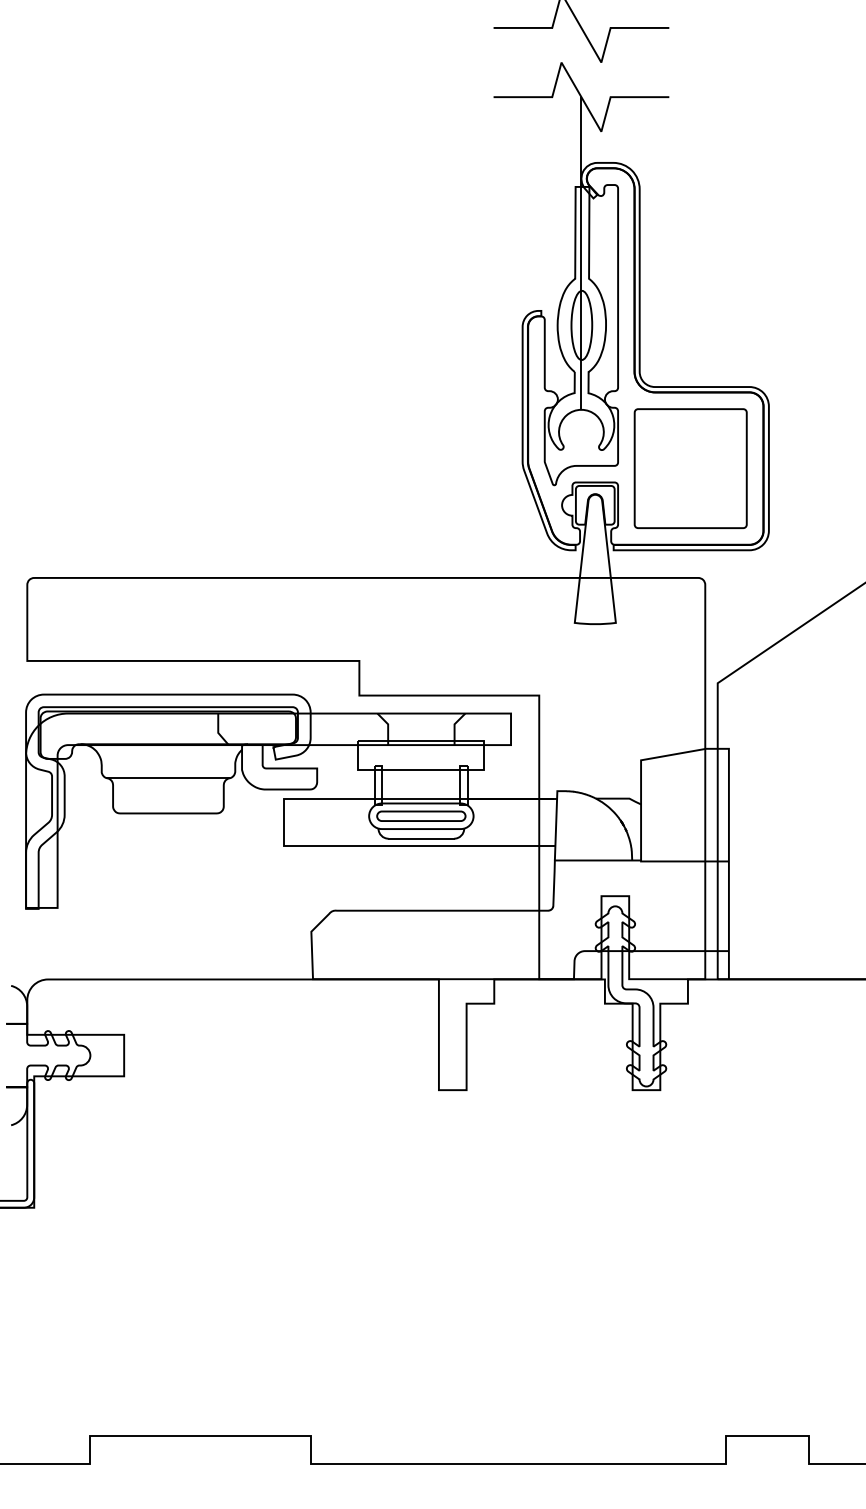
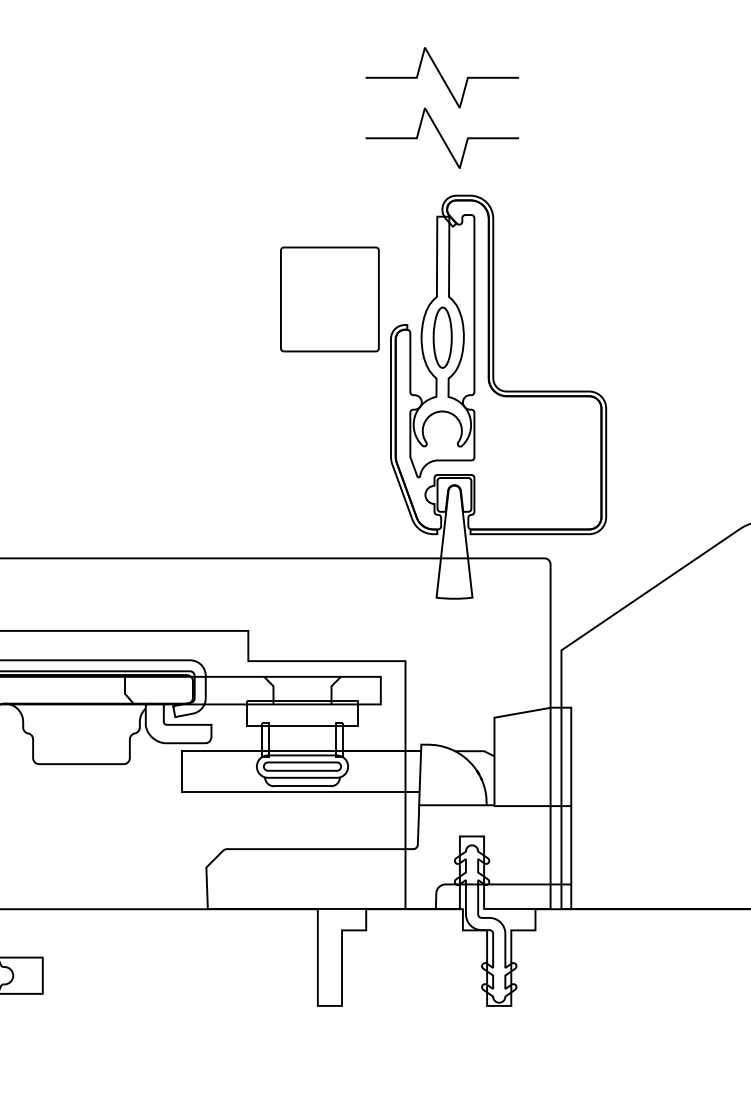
line: (581, 253) -> (442, 274), removed
part: (690, 468) -> (329, 299), moved
line: (168, 778) -> (81, 733), removed

